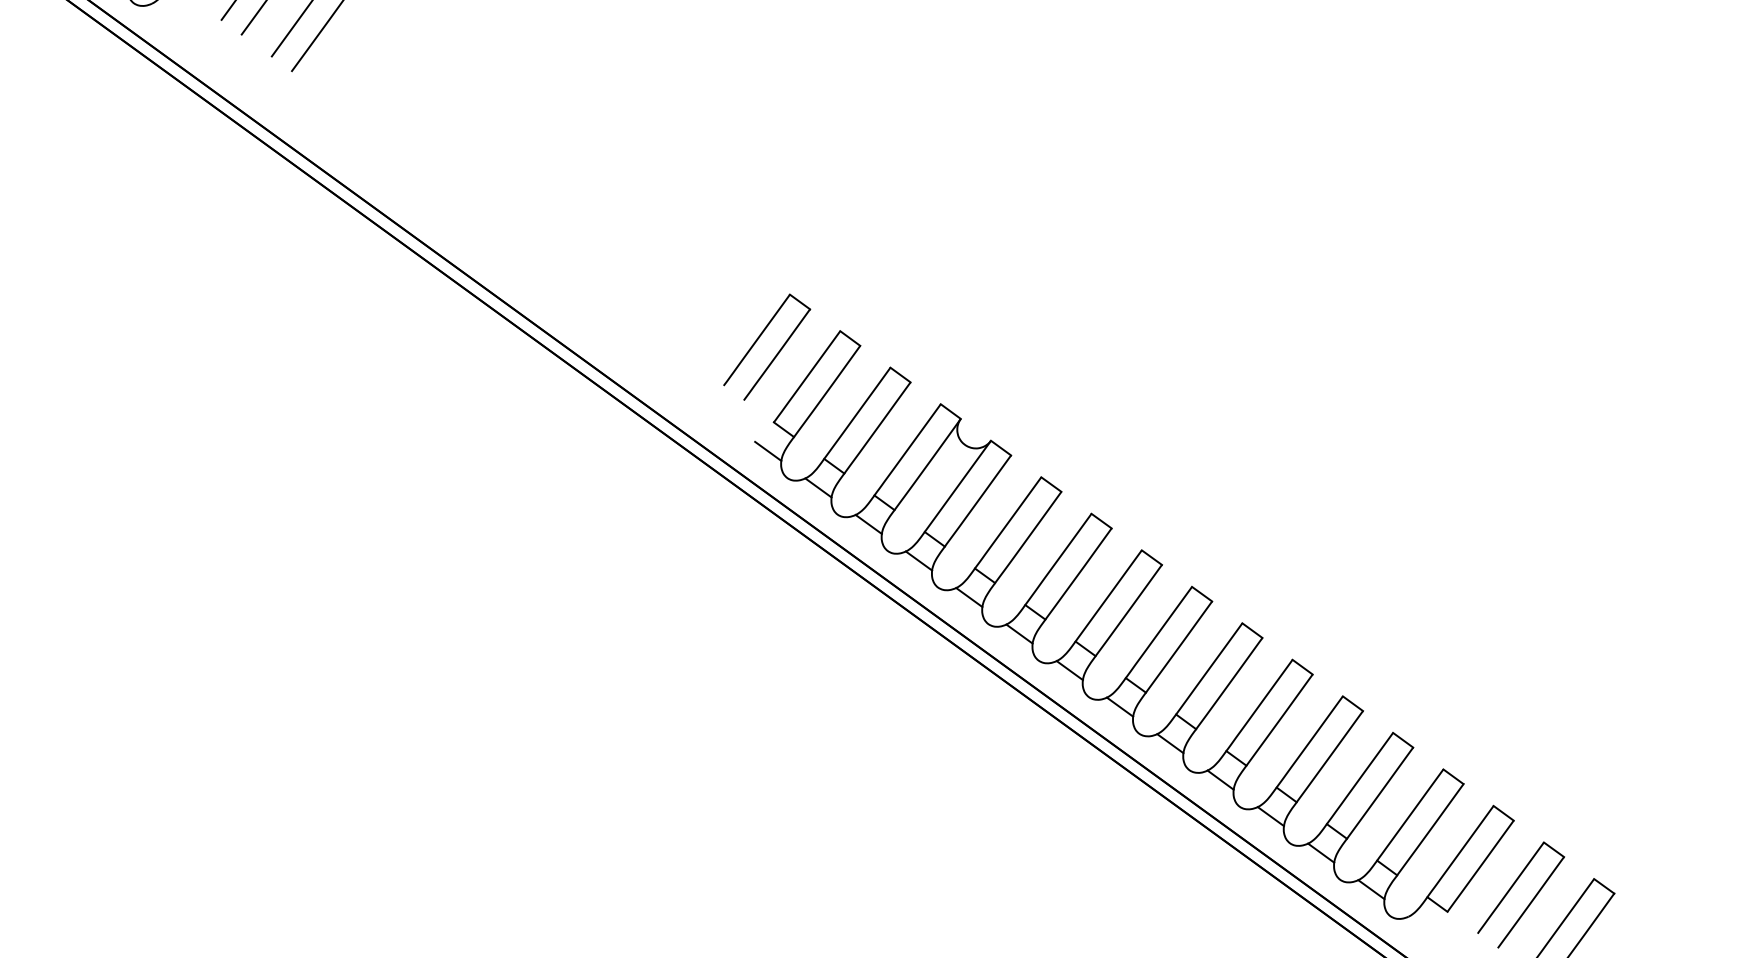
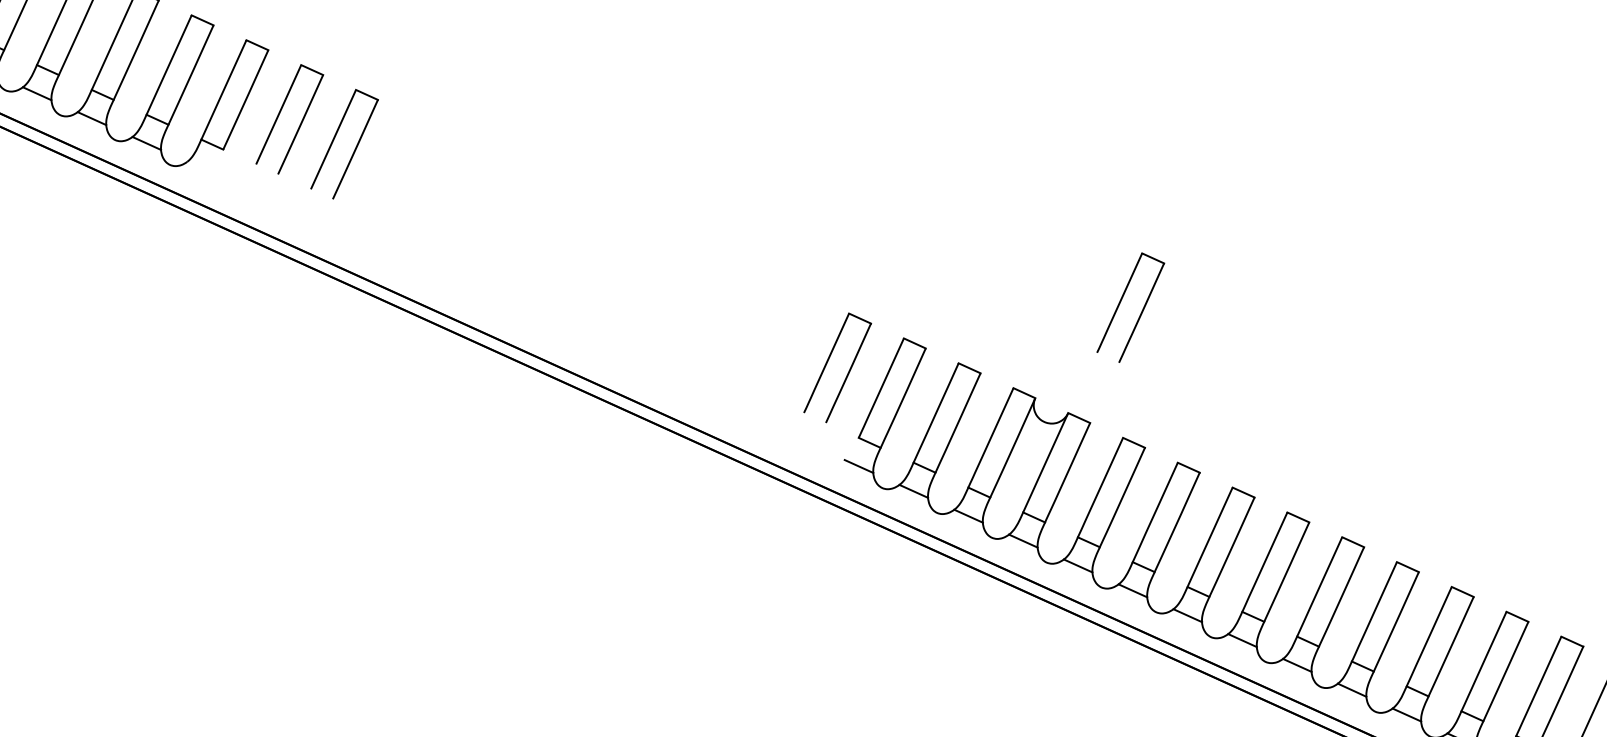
part: (1066, 341) -> (1120, 304), added

